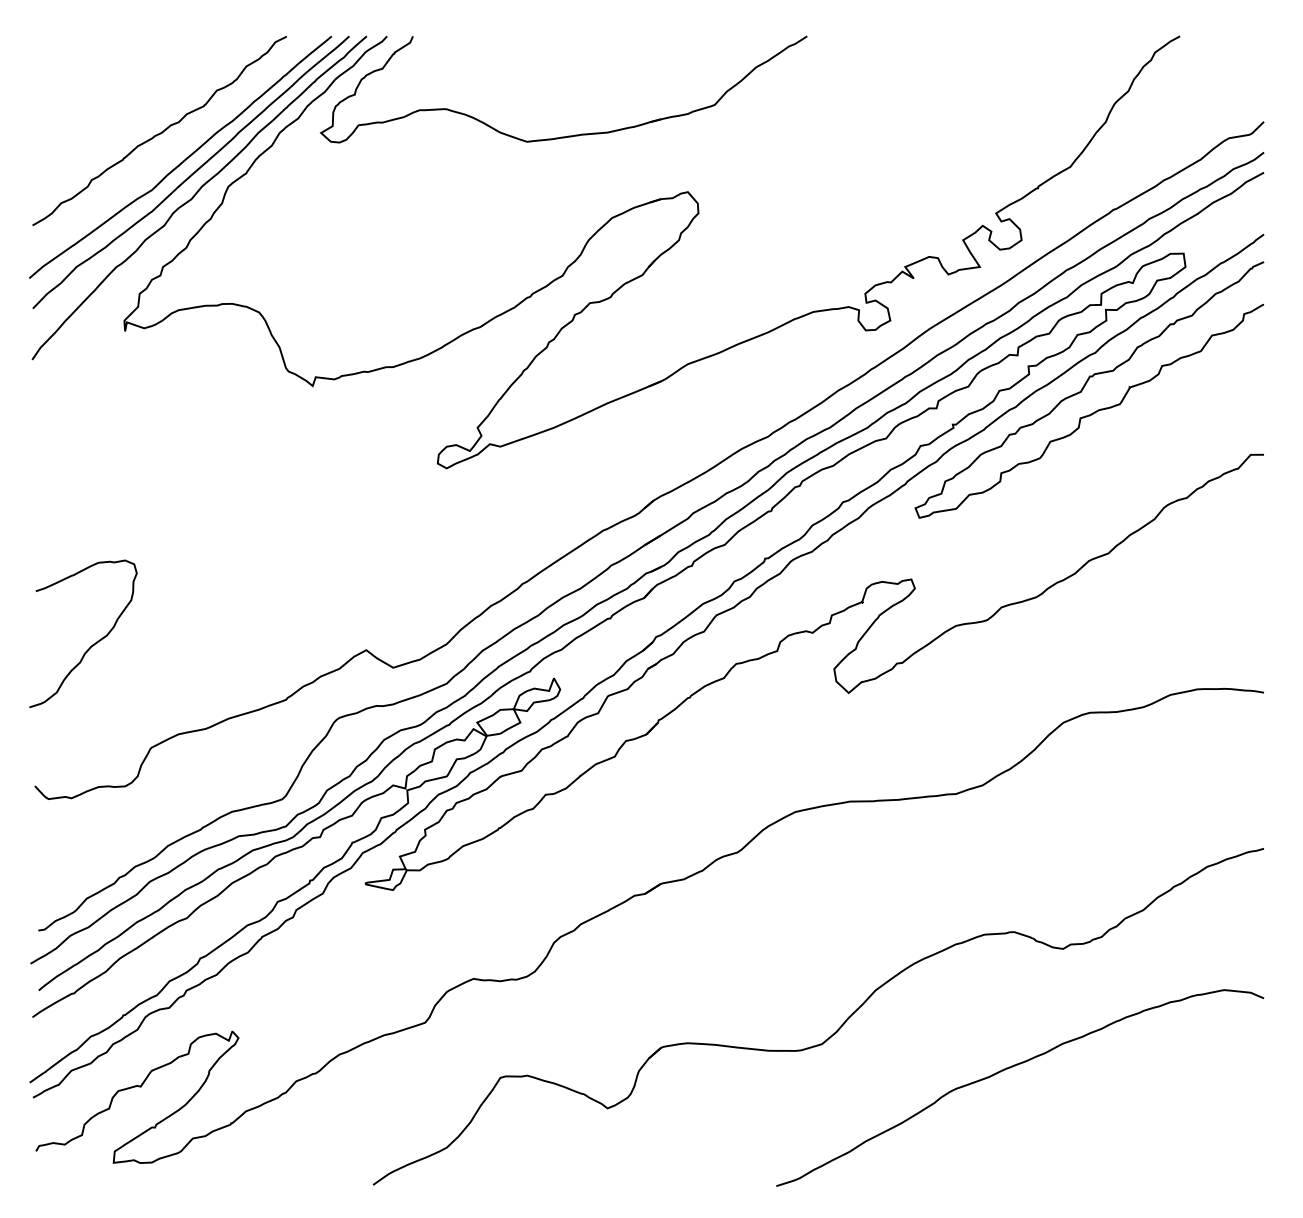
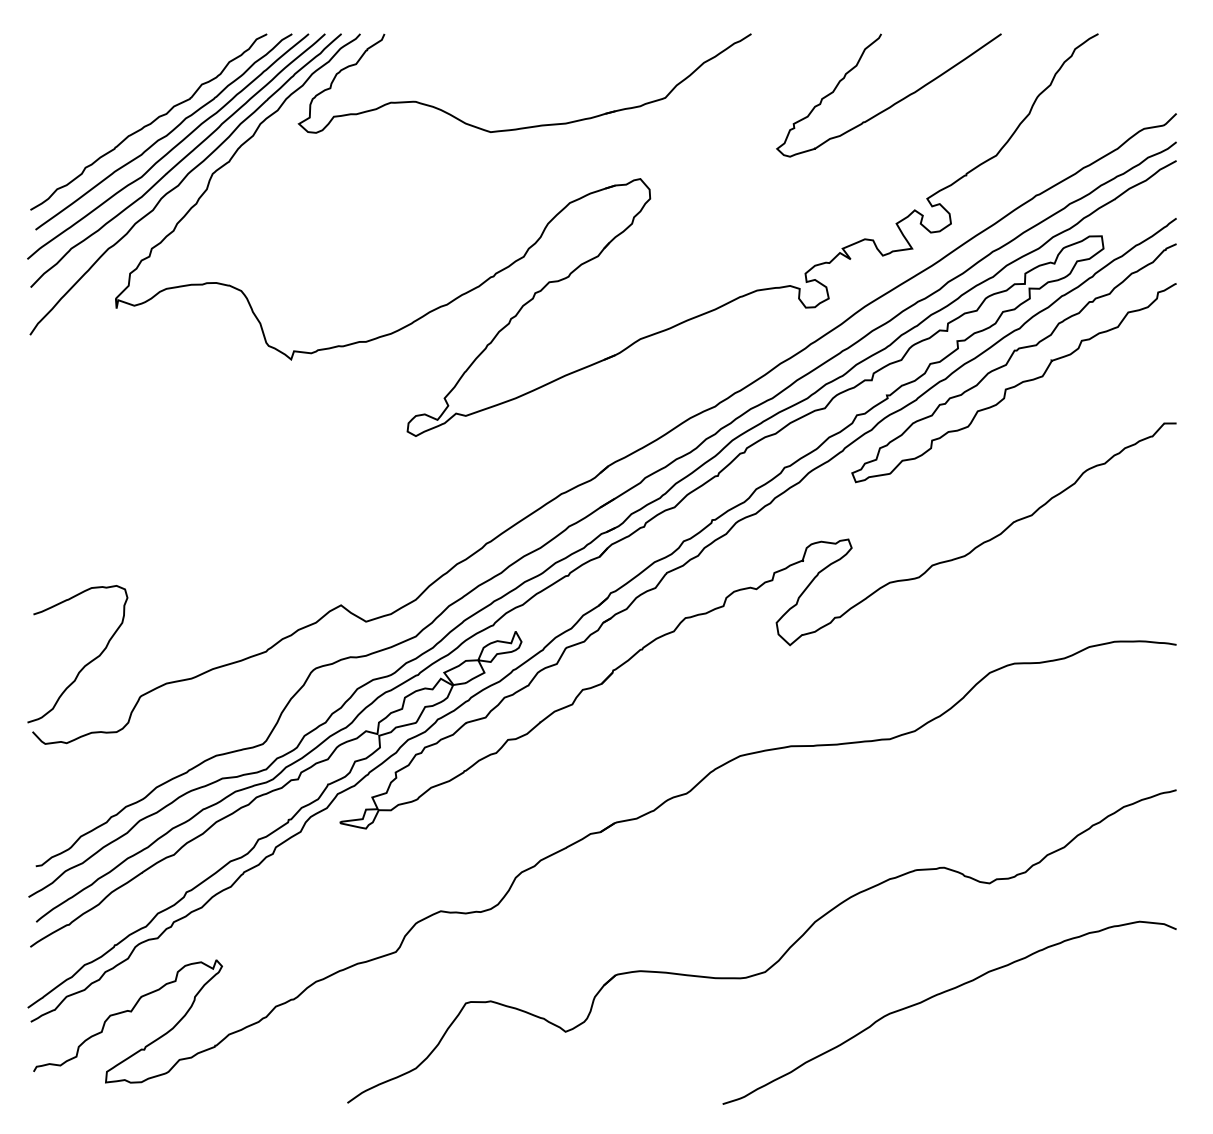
curve: (959, 111) -> (893, 103), added
curve: (176, 145) -> (164, 135), added
curve: (92, 643) -> (86, 663), moved

